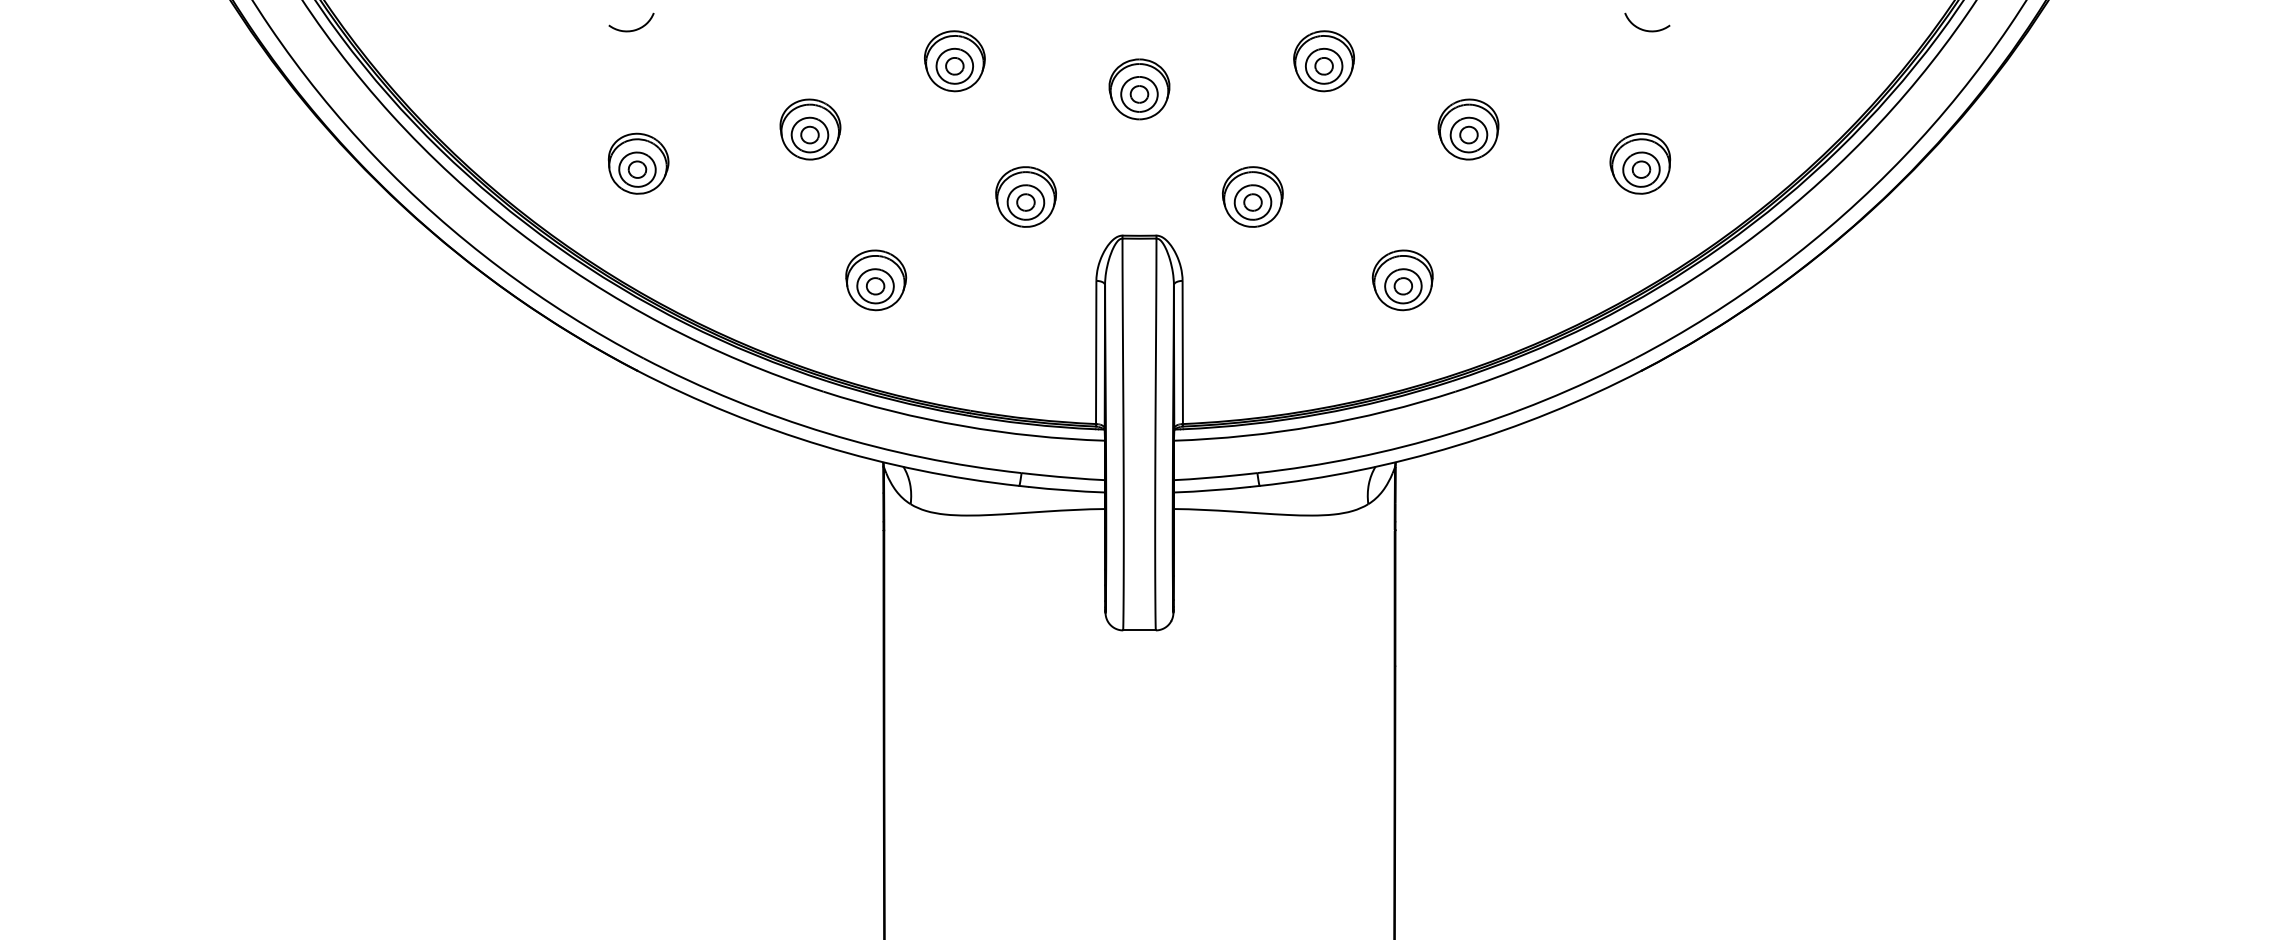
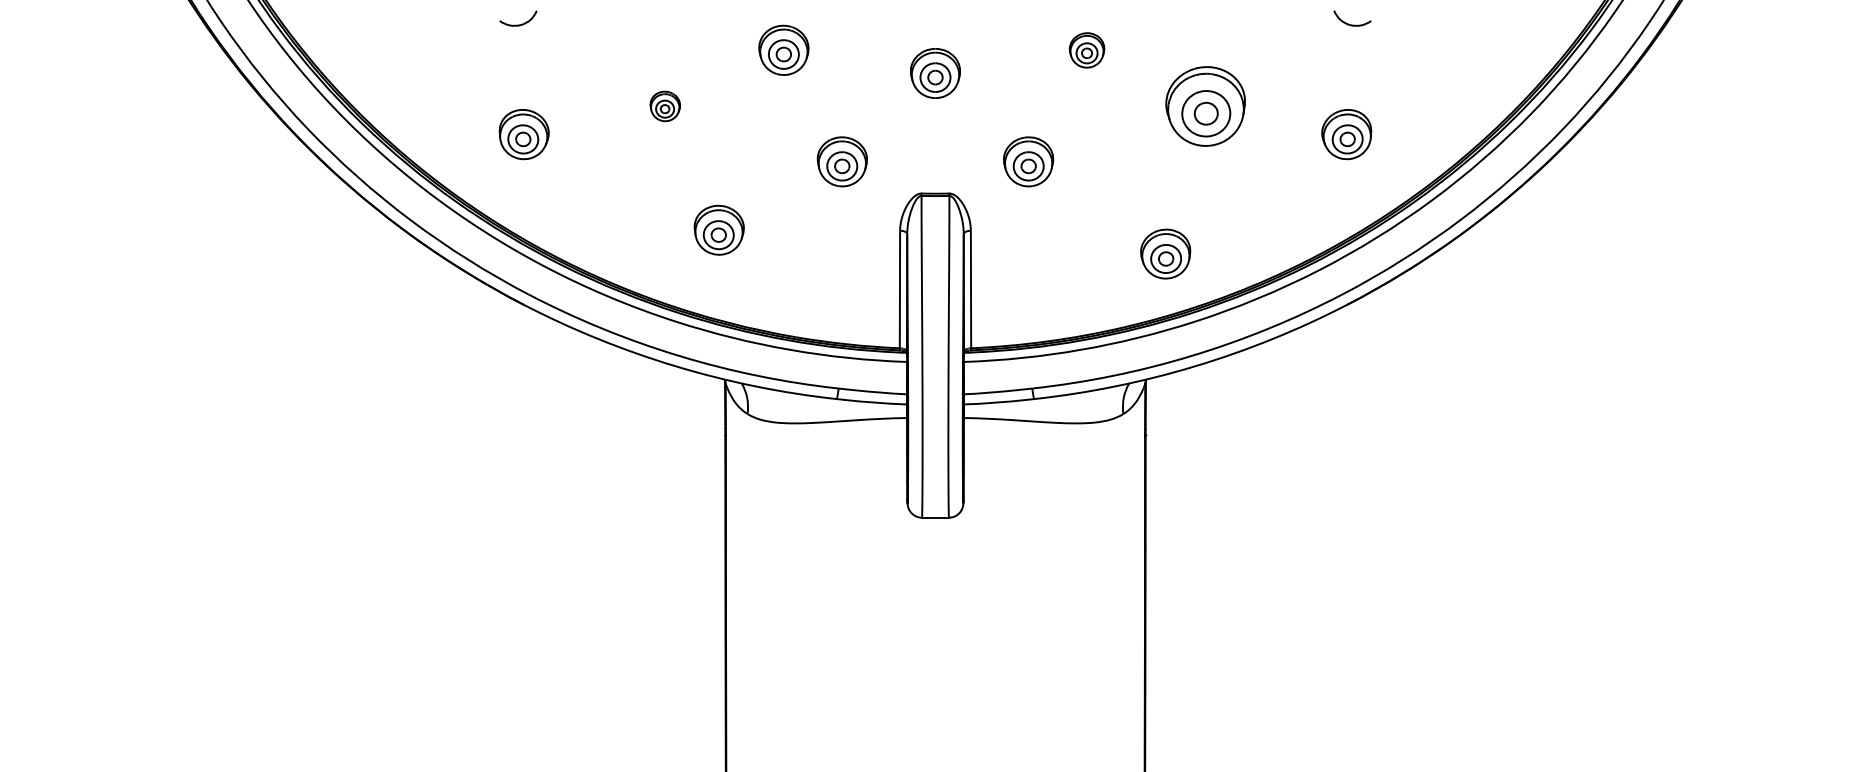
part: (1323, 61) -> (1086, 50), size x0.7
part: (810, 129) -> (665, 106), size x0.6
part: (1468, 129) -> (1205, 106), size x1.6
part: (1402, 280) -> (1165, 254), moved

